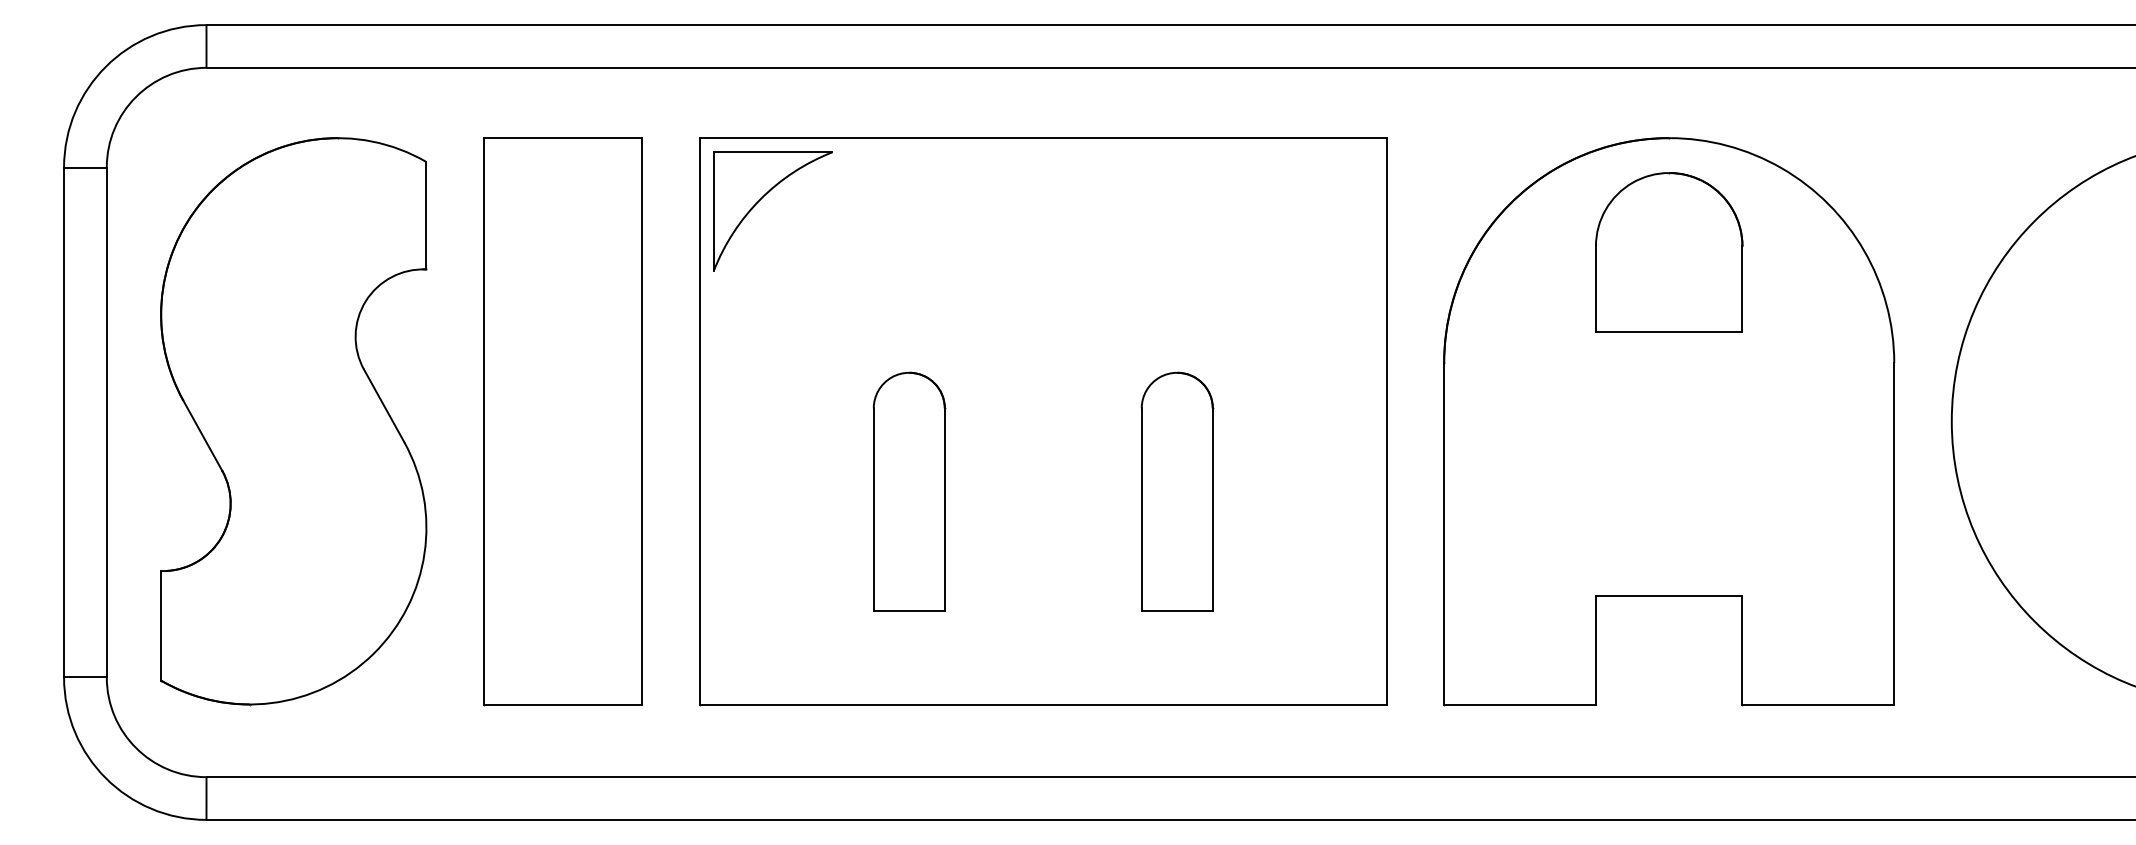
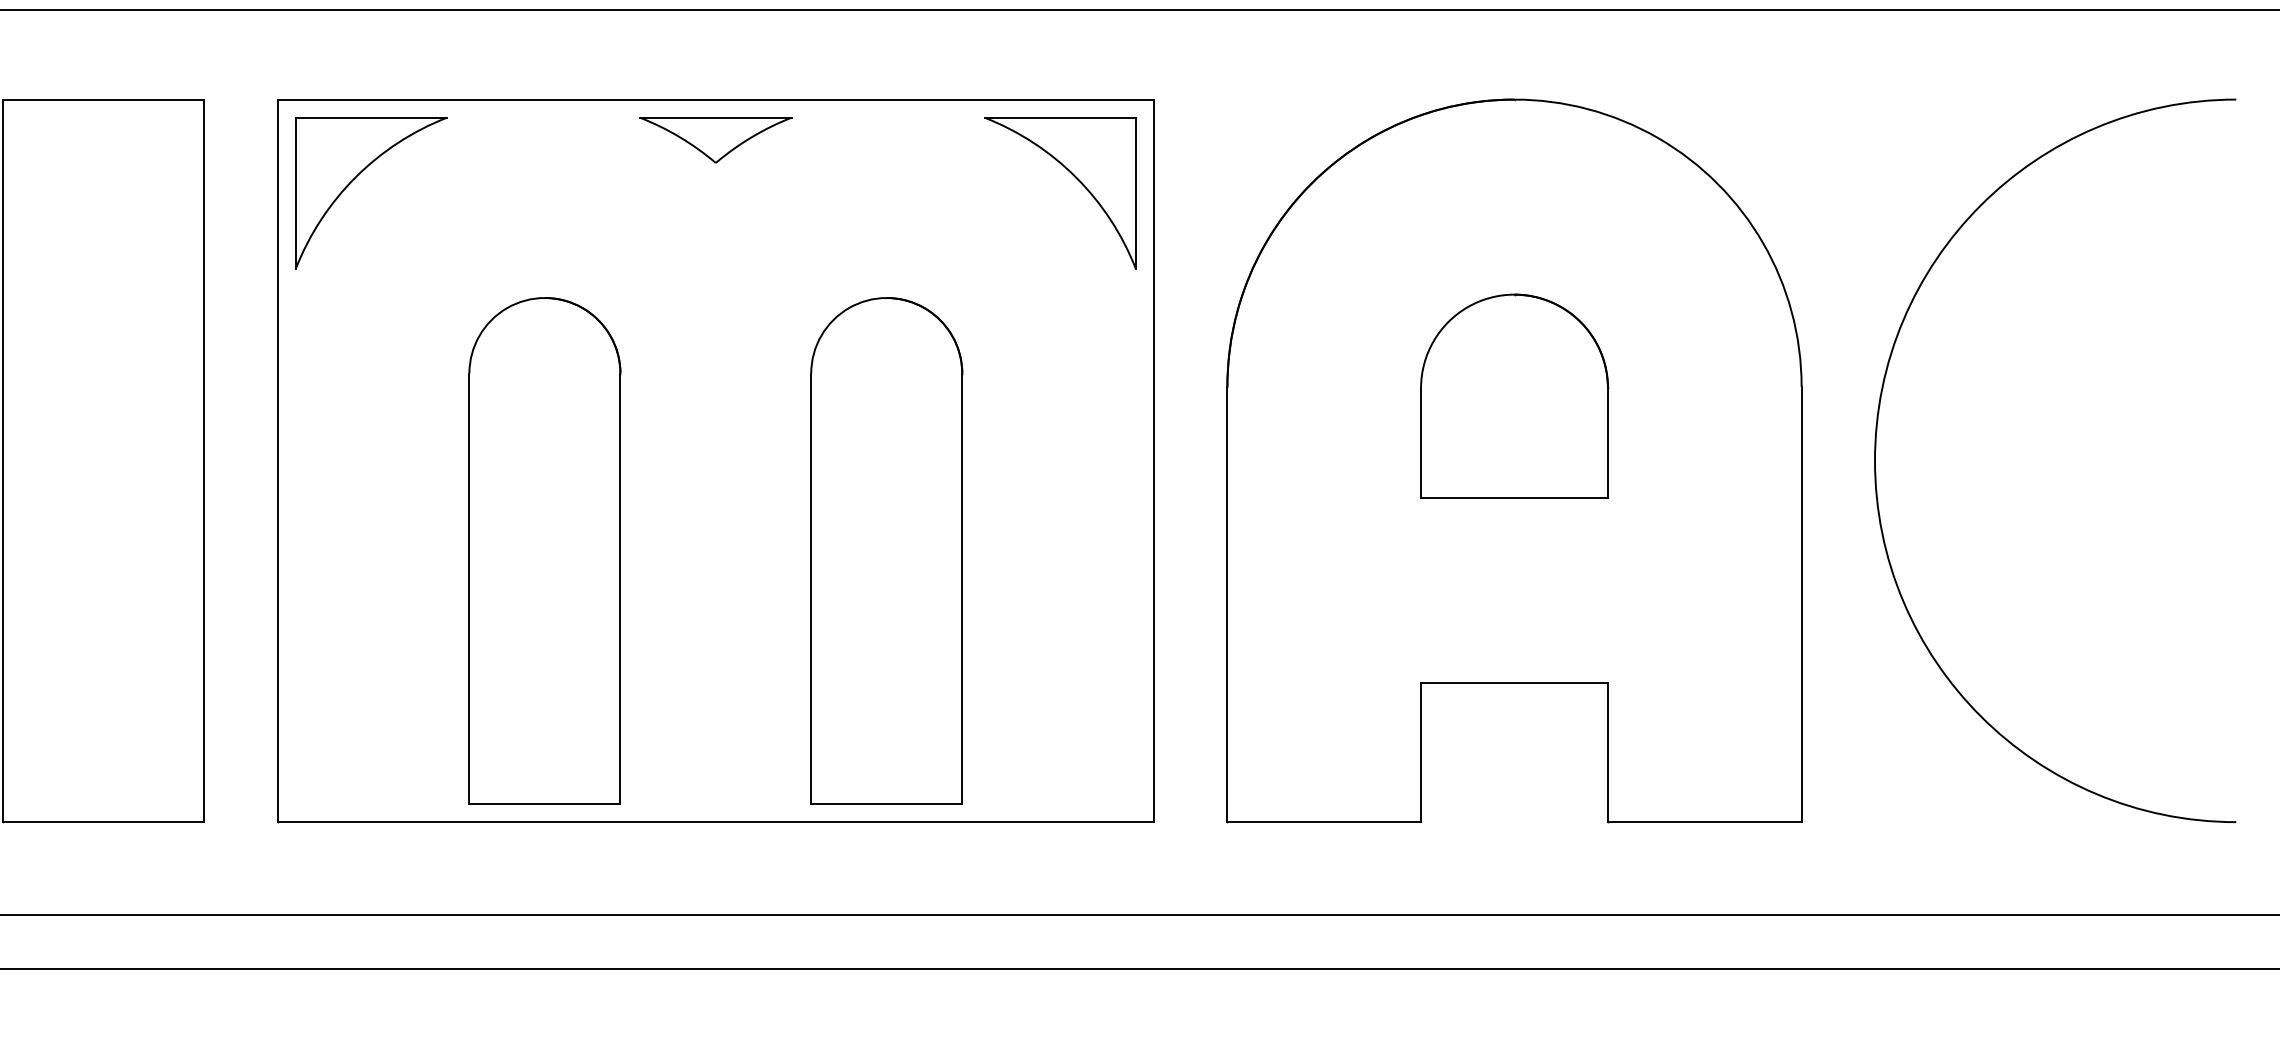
part: (1043, 169) -> (716, 139), added
part: (1324, 199) -> (1074, 177), added
part: (1669, 252) -> (1514, 396), moved
part: (909, 491) -> (545, 550), size x1.67
part: (1177, 491) -> (887, 550), size x1.67

